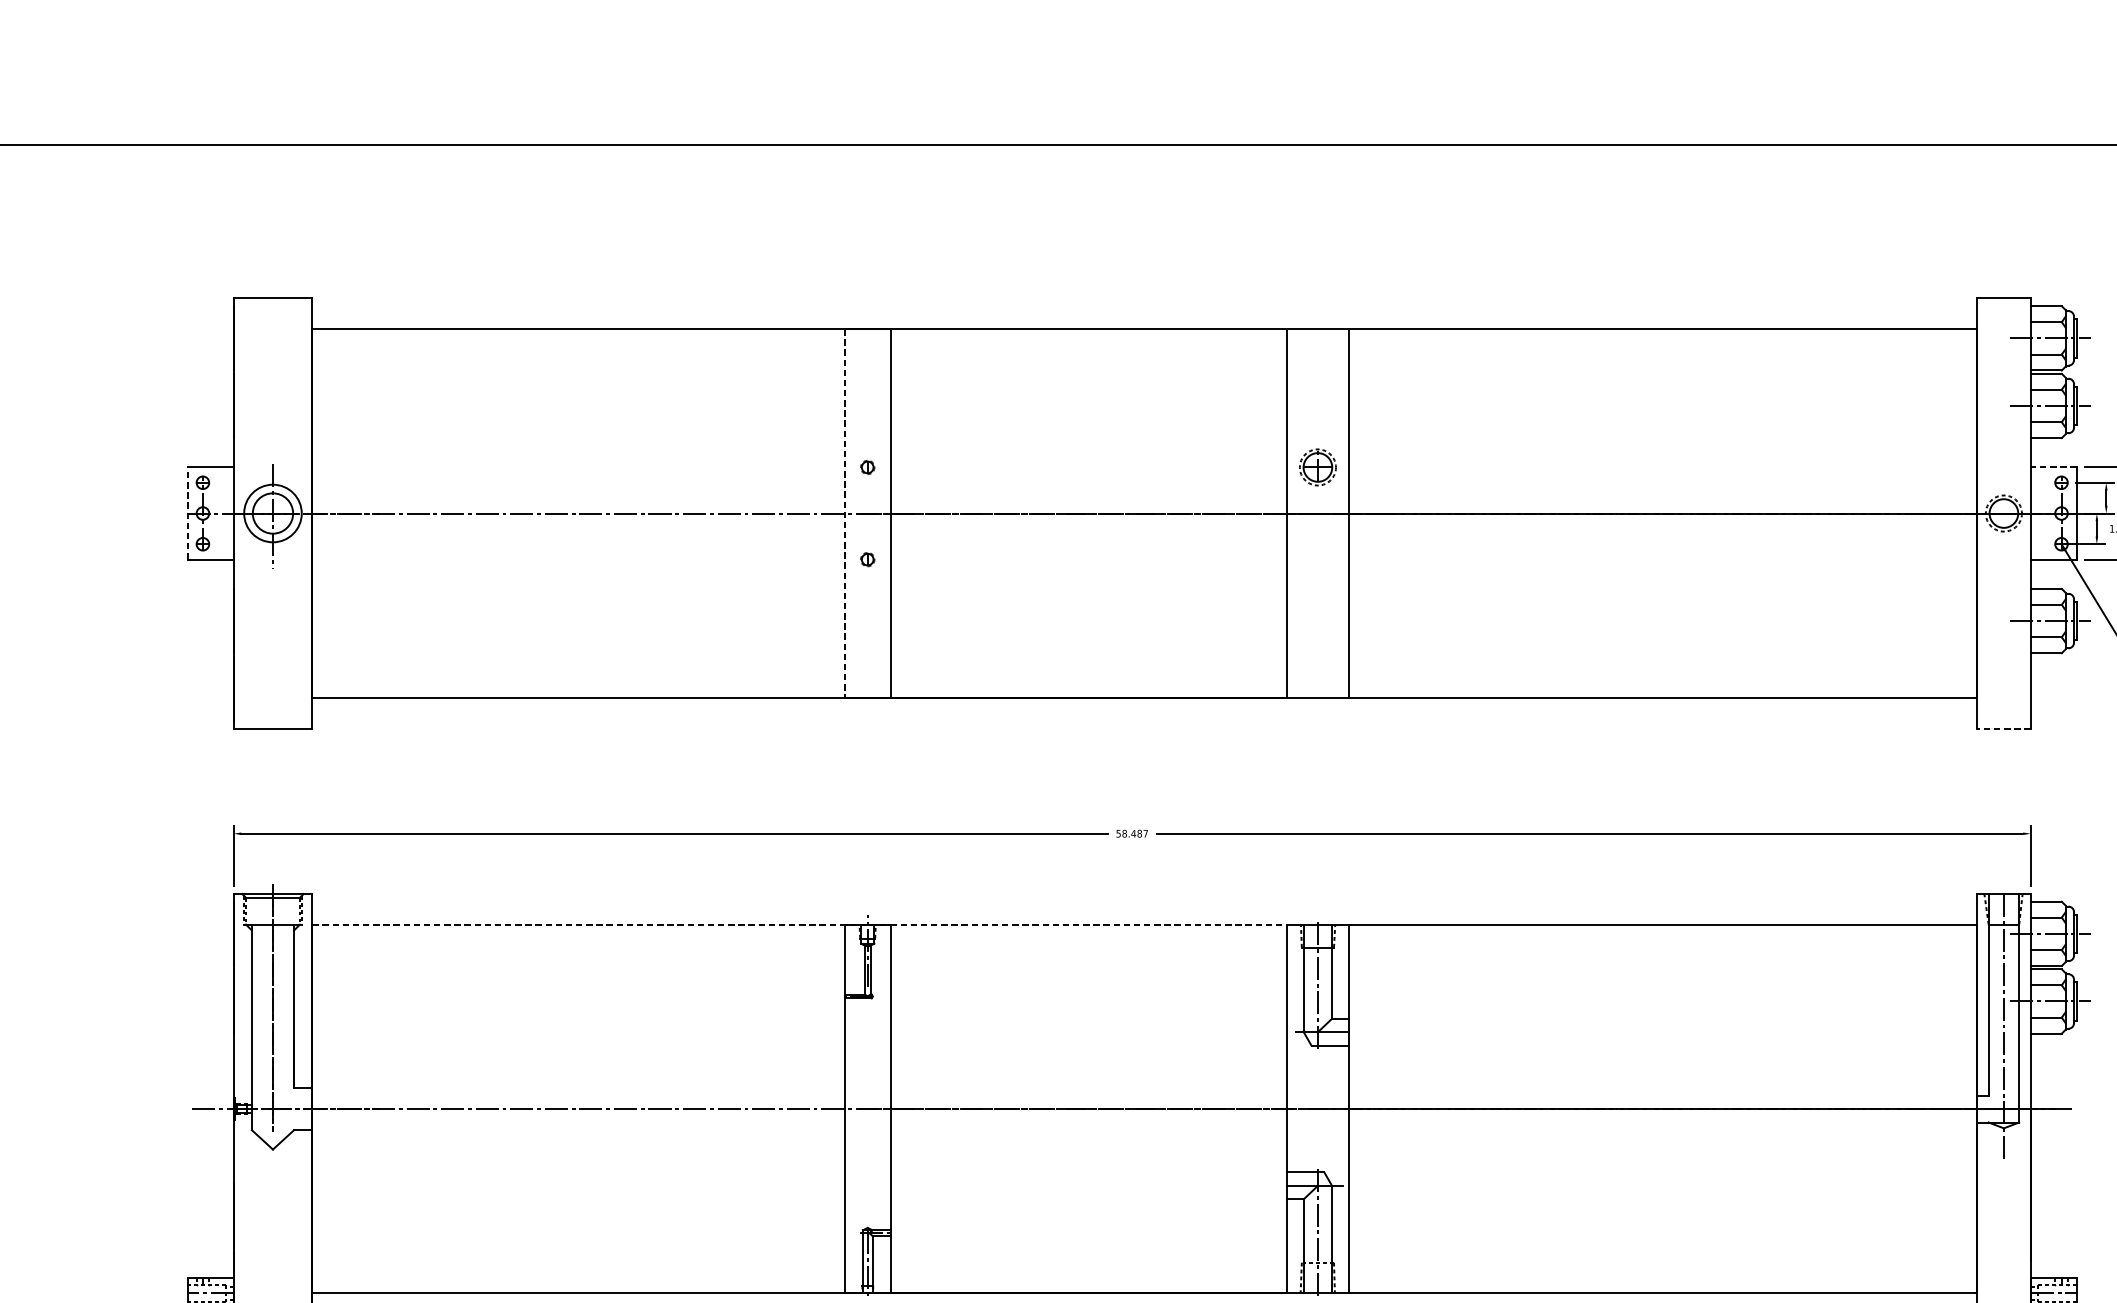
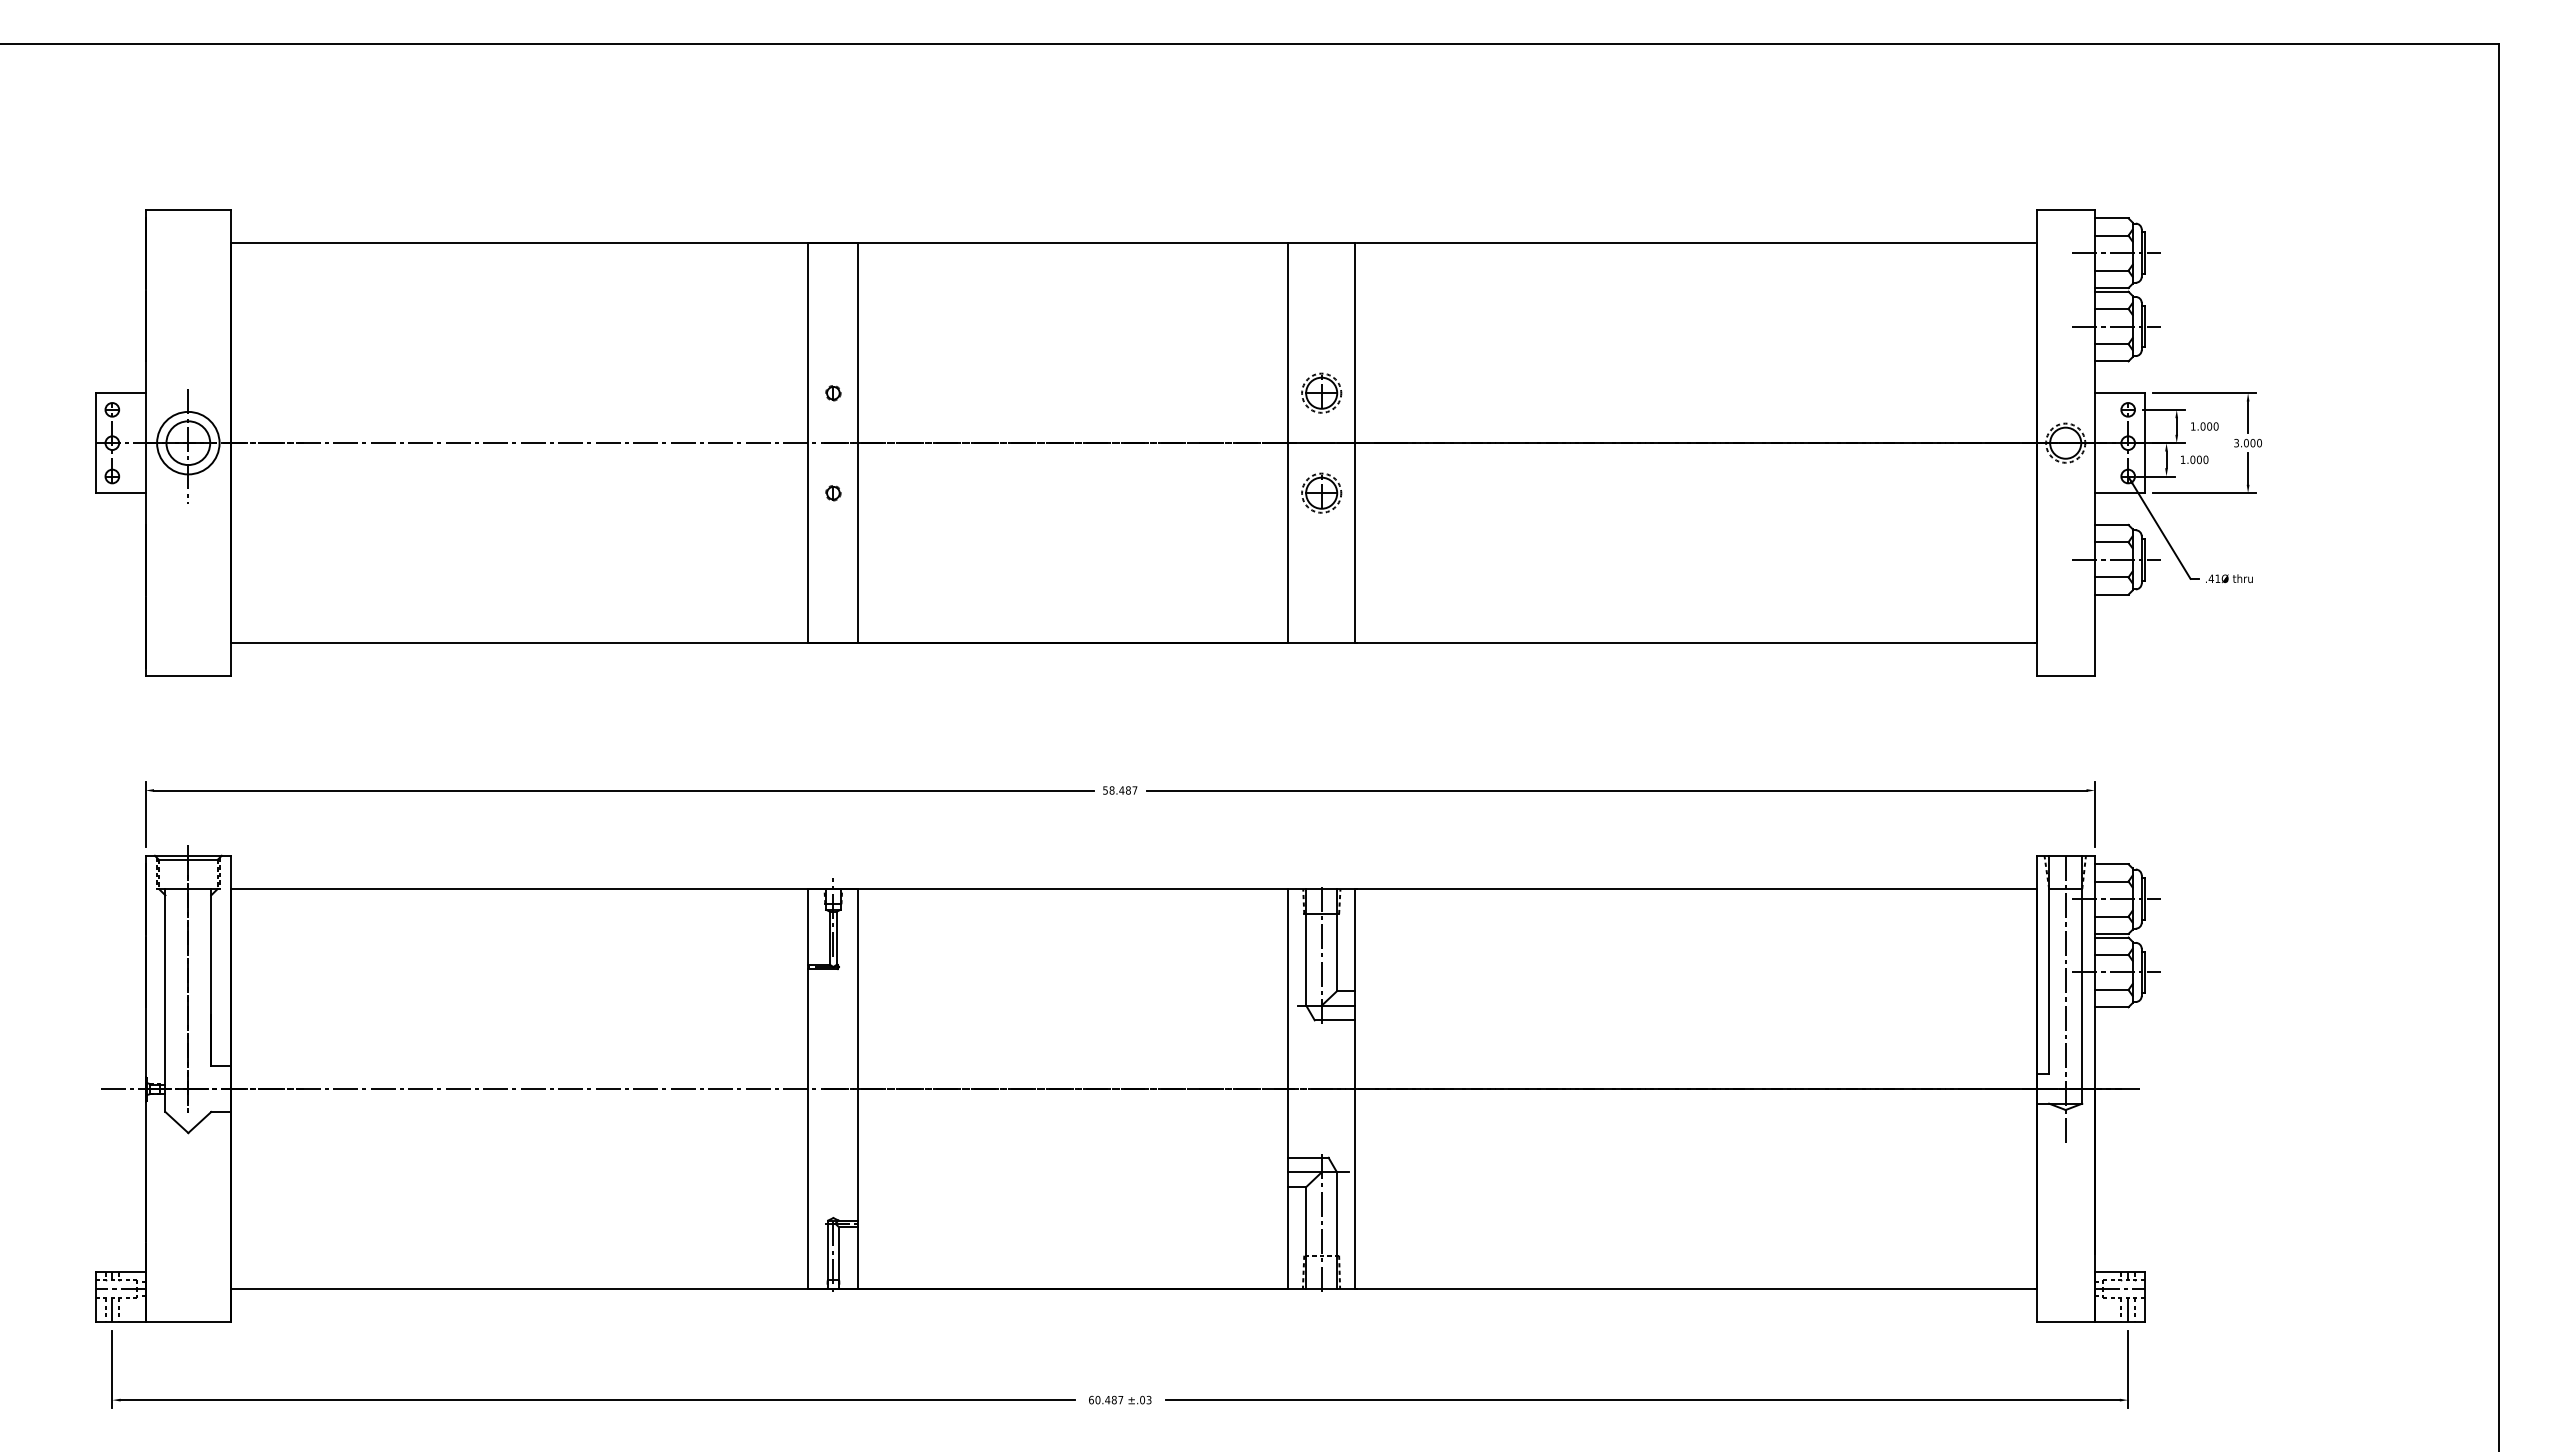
line: (2053, 467) -> (2119, 393), dashed -> solid
line: (187, 513) -> (95, 443), dashed -> solid
line: (844, 513) -> (808, 443), dashed -> solid
part: (1317, 558) -> (1321, 492), added
line: (2003, 728) -> (2065, 676), dashed -> solid
line: (799, 925) -> (759, 889), dashed -> solid

